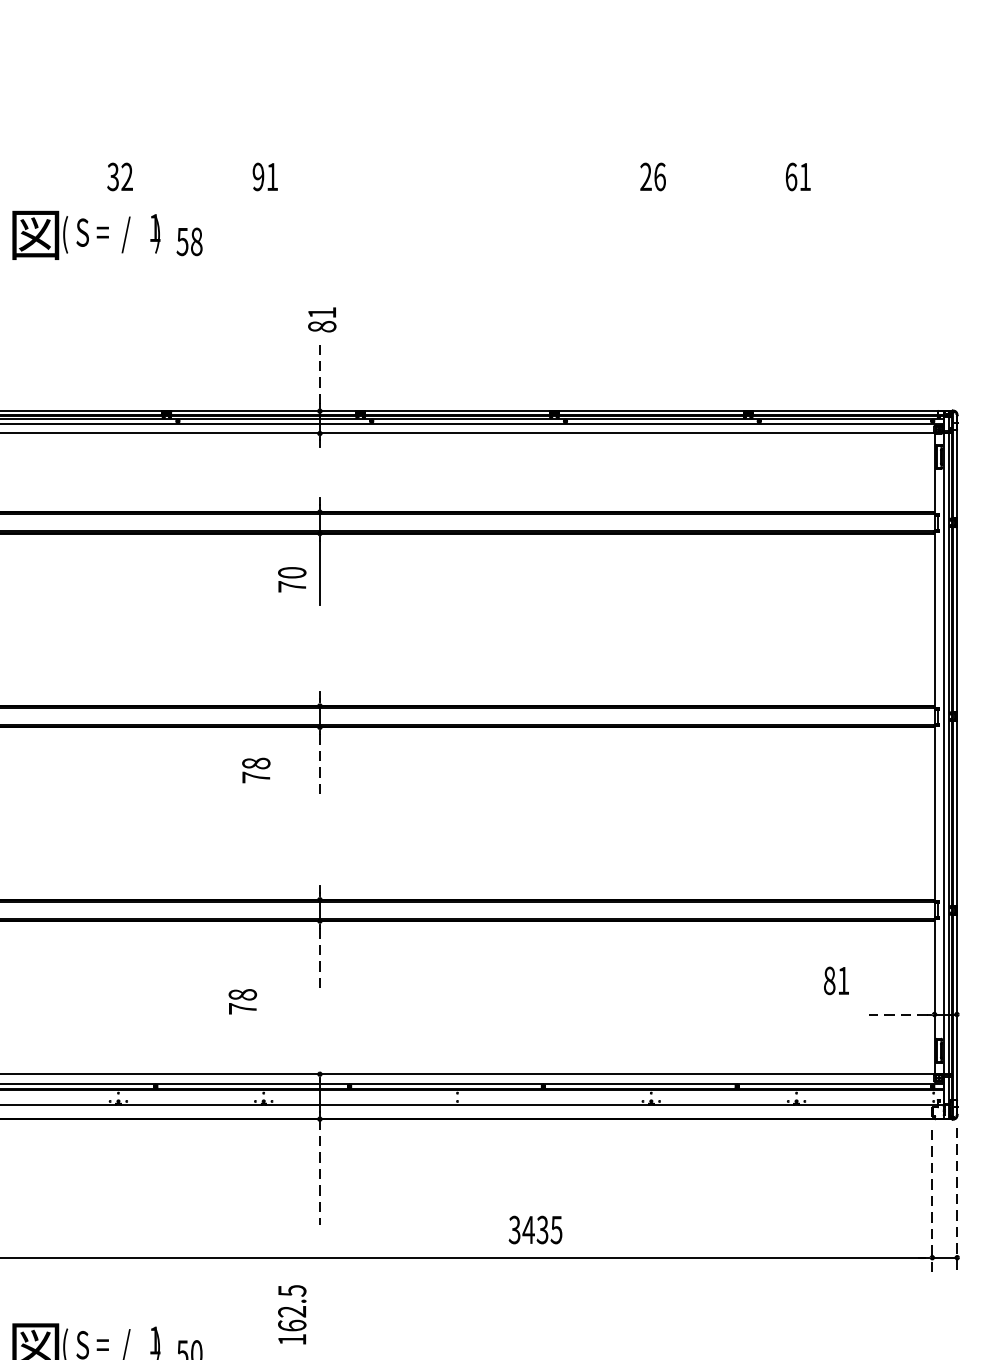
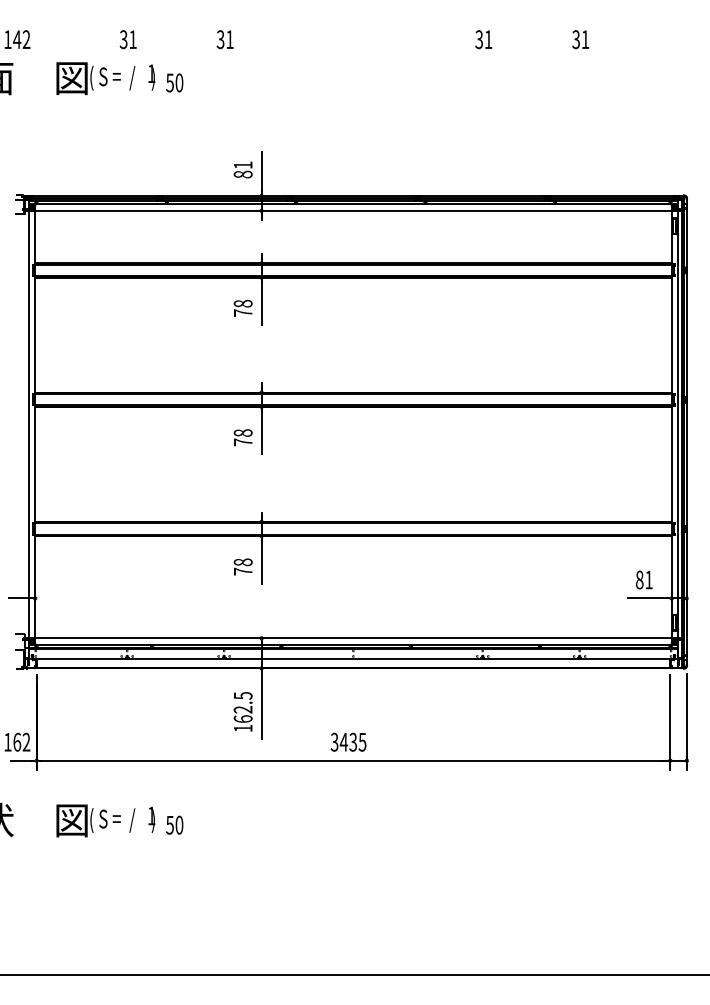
text: (126, 176) -> (132, 39), 32 -> 31
text: (258, 176) -> (220, 39), 91 -> 31
text: (652, 176) -> (483, 39), 26 -> 31
text: (791, 176) -> (576, 39), 61 -> 31
text: (196, 242) -> (179, 83), 58 -> 50
text: (321, 319) -> (242, 169), moved
line: (319, 374) -> (261, 171), dashed -> solid
text: (292, 572) -> (243, 303), 70 -> 78
line: (319, 767) -> (261, 433), dashed -> solid
text: (255, 770) -> (242, 437), moved
line: (319, 960) -> (261, 562), dashed -> solid
text: (836, 980) -> (644, 579), moved
text: (241, 1001) -> (242, 566), moved
line: (898, 1014) -> (647, 598), dashed -> solid
line: (319, 1173) -> (261, 704), dashed -> solid
line: (956, 1200) -> (686, 722), dashed -> solid
line: (932, 1201) -> (670, 723), dashed -> solid
text: (535, 1228) -> (348, 741), moved
text: (291, 1314) -> (242, 711), moved

